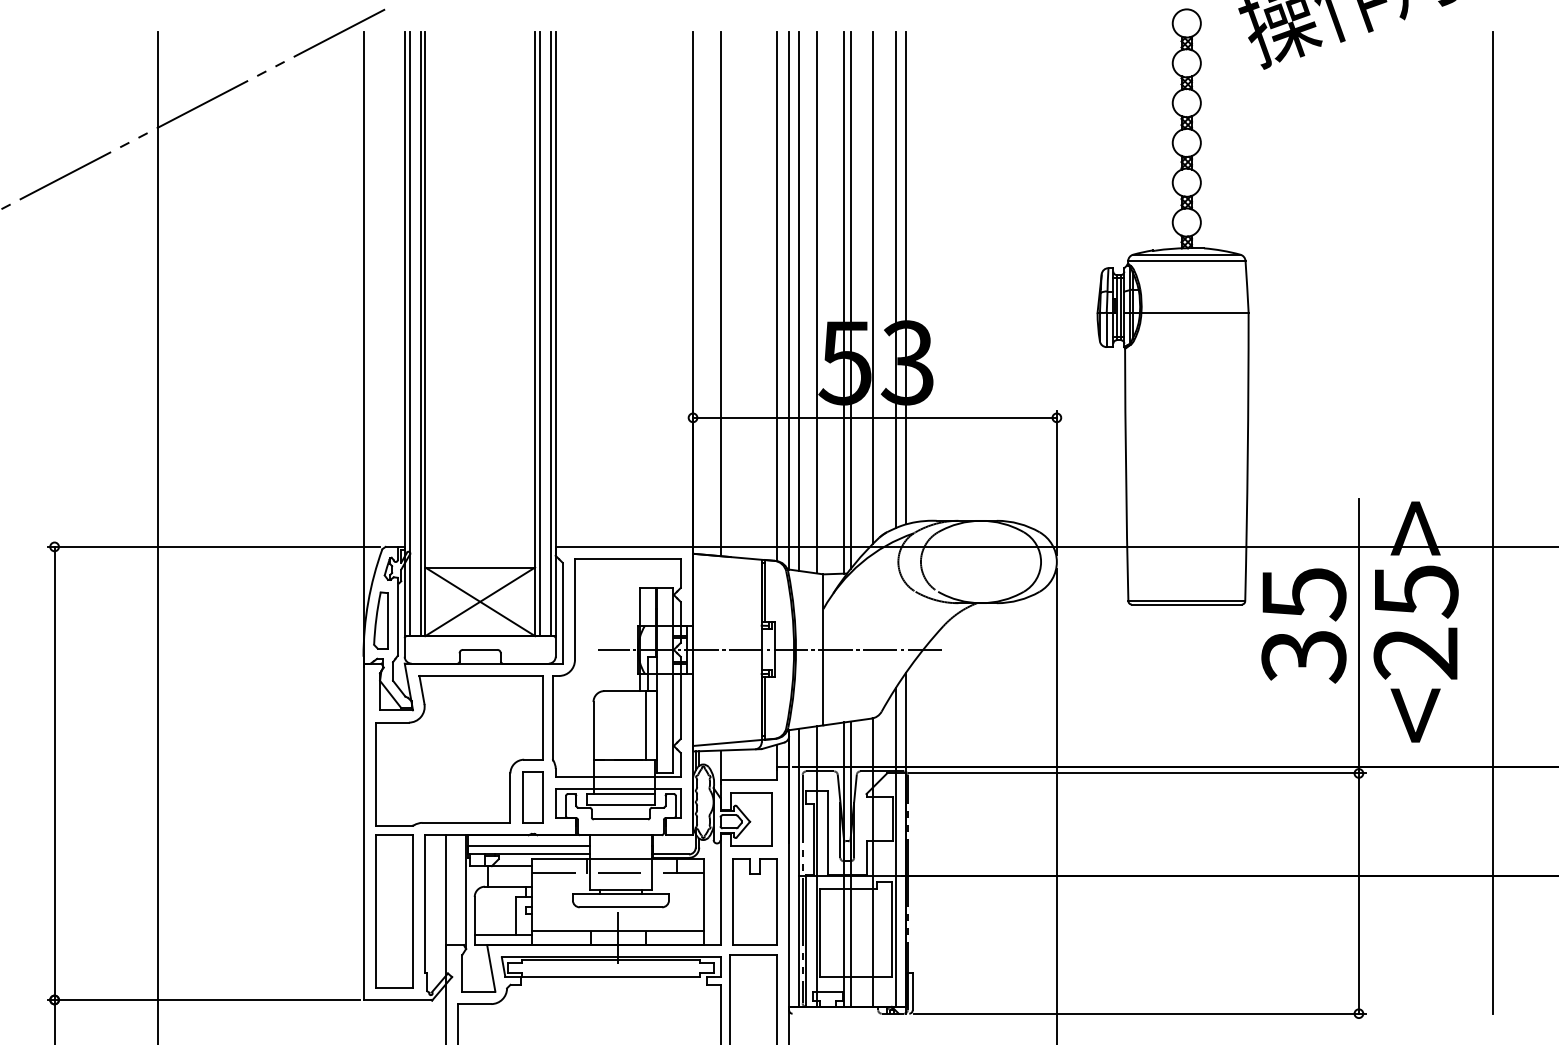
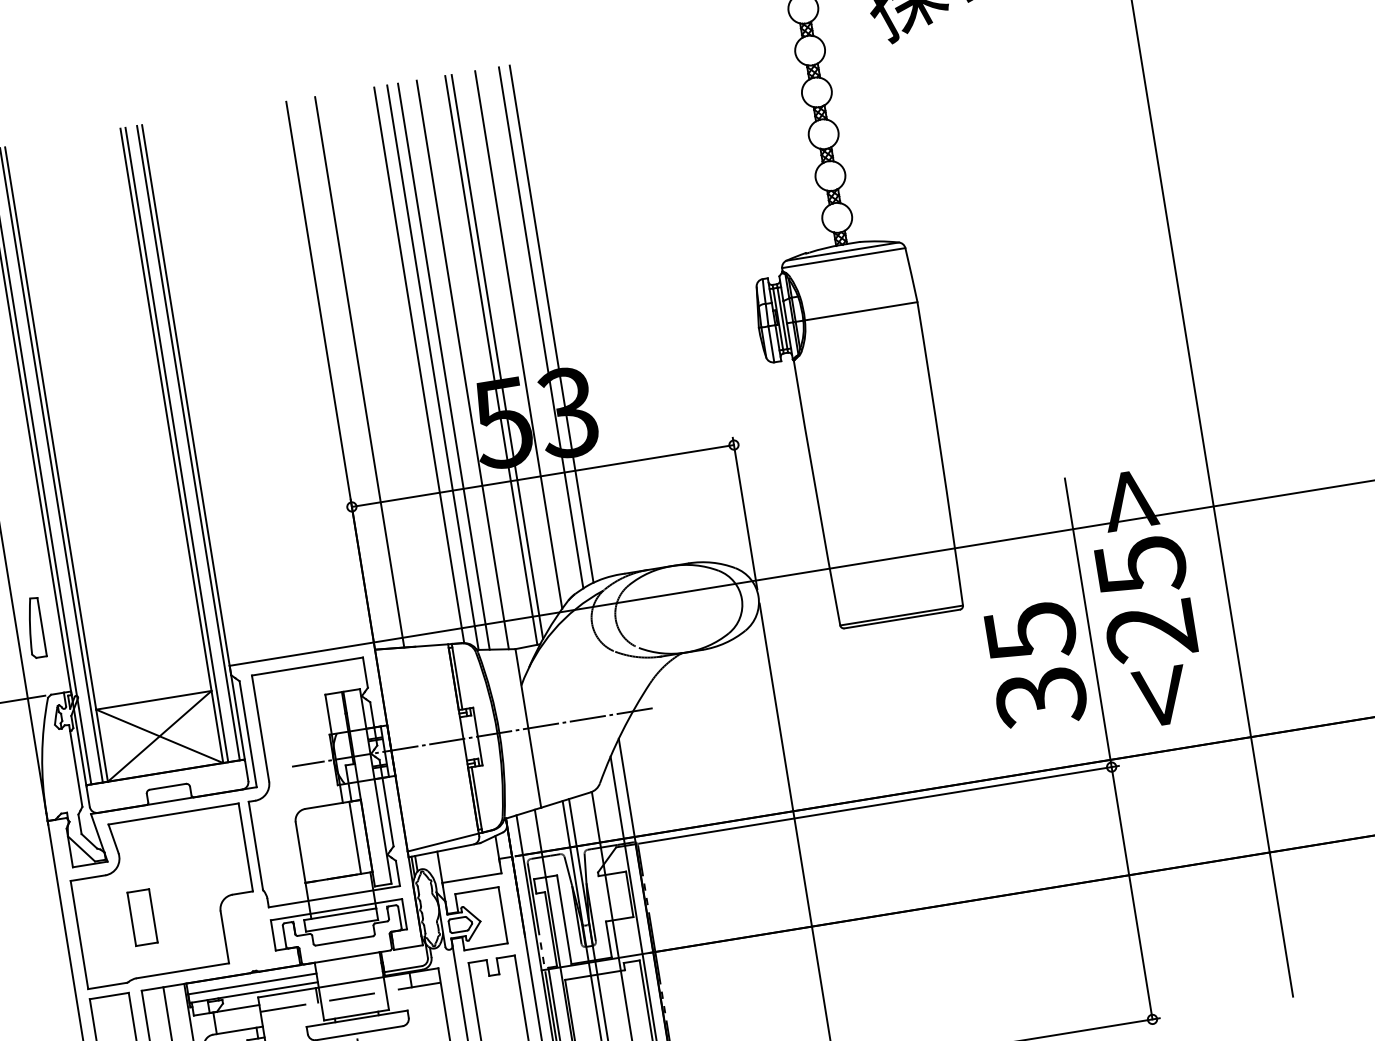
part: (380, 620) -> (34, 627), moved
text: (1303, 625) -> (1035, 665), moved
part: (532, 797) -> (141, 917), moved

